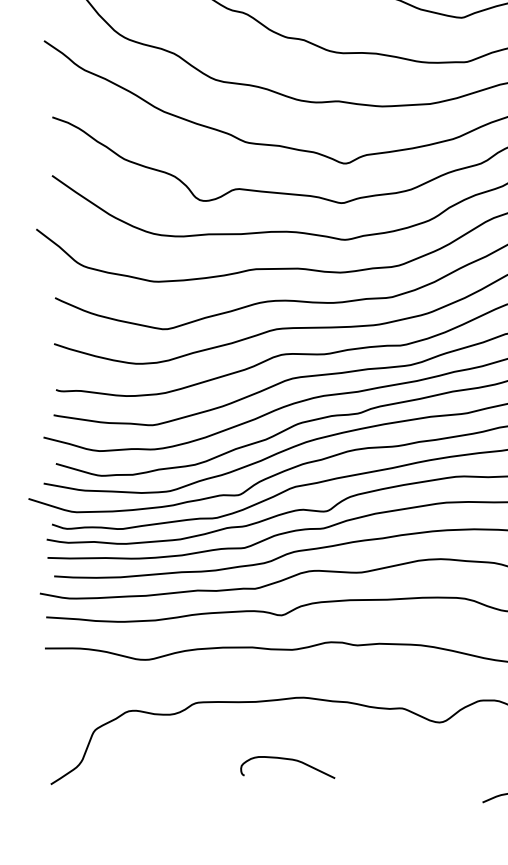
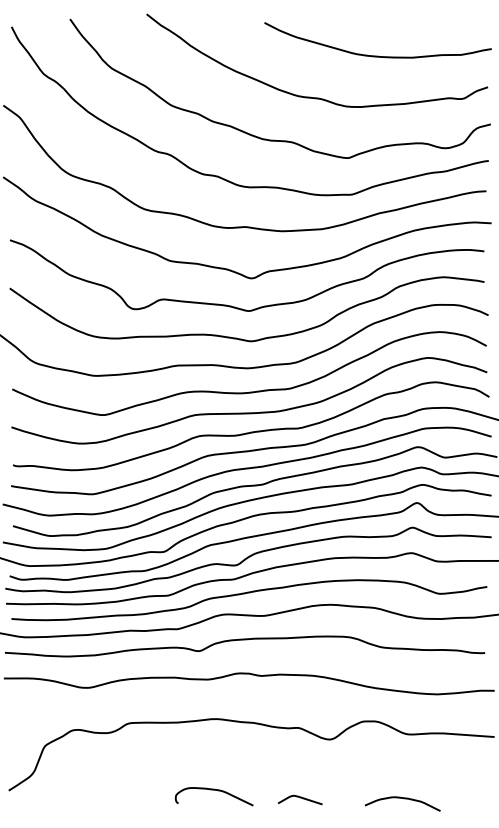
curve: (286, 759) -> (213, 790), moved
curve: (404, 793) -> (300, 798), added

